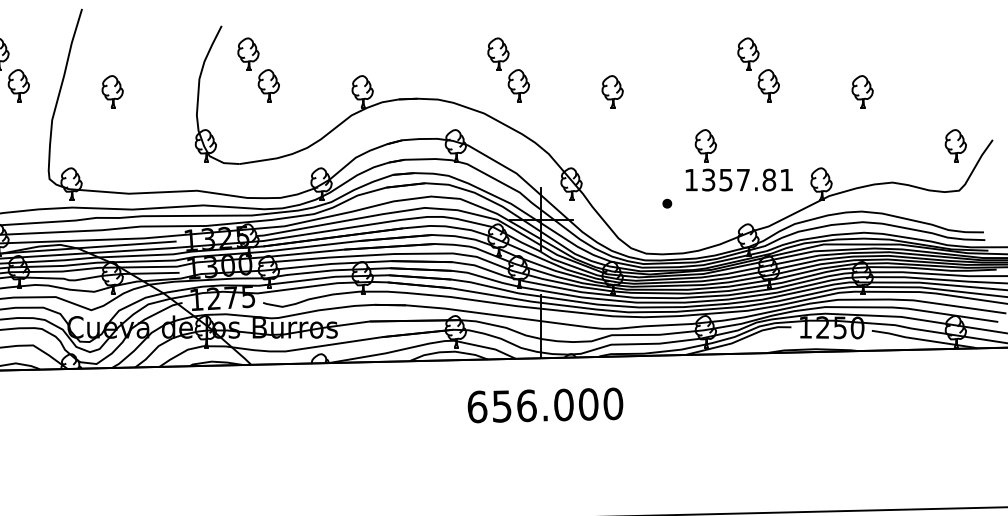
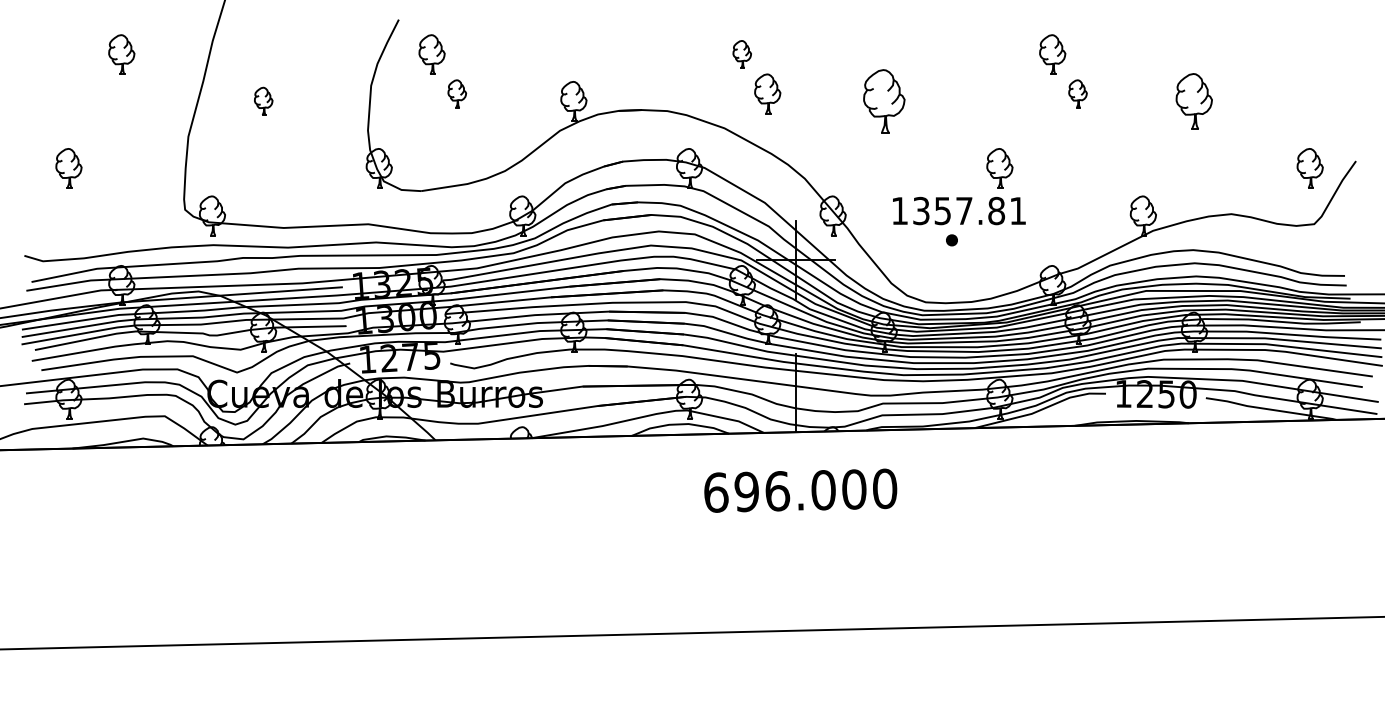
part: (497, 53) -> (741, 54), size x0.7
part: (18, 85) -> (146, 93), removed
part: (268, 85) -> (456, 93), size x0.7
part: (768, 85) -> (1077, 93), size x0.7
part: (112, 91) -> (263, 101), size x0.7
part: (612, 91) -> (883, 101), size x1.6
part: (862, 91) -> (1194, 101), size x1.4
text: (739, 179) -> (959, 210), moved
text: (501, 406) -> (746, 491), 656.000 -> 696.000

